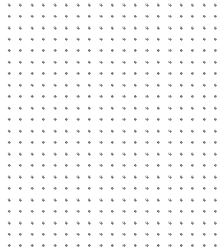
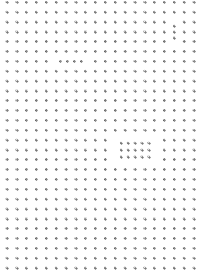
part: (204, 27) -> (174, 31), size x0.6
part: (83, 62) -> (70, 61), size x0.7
part: (157, 164) -> (134, 149), size x0.7

